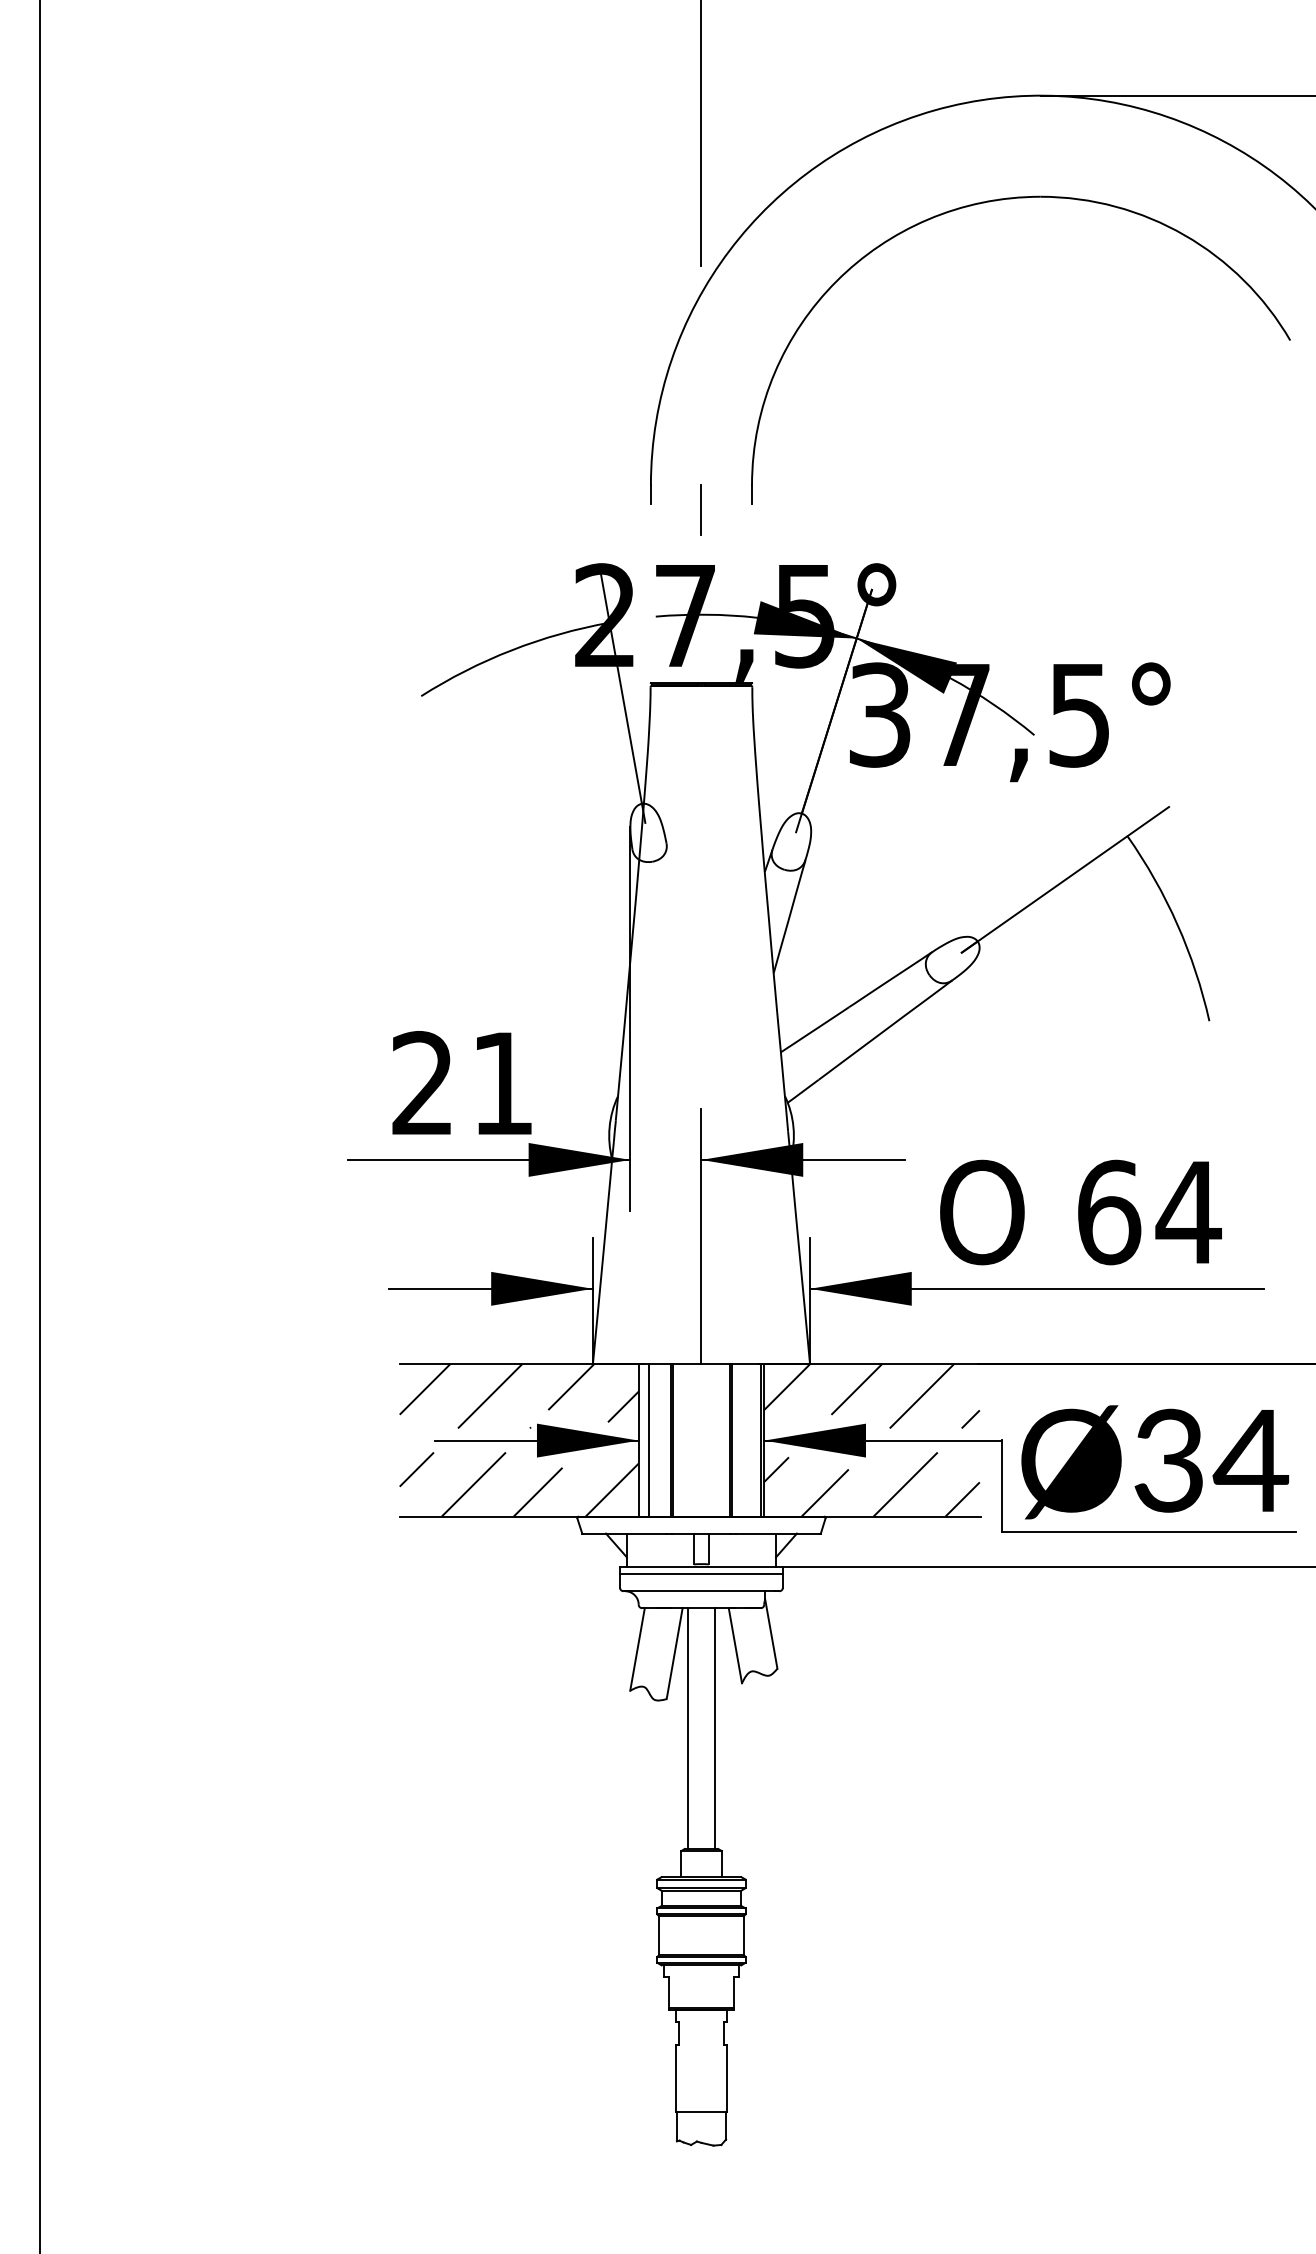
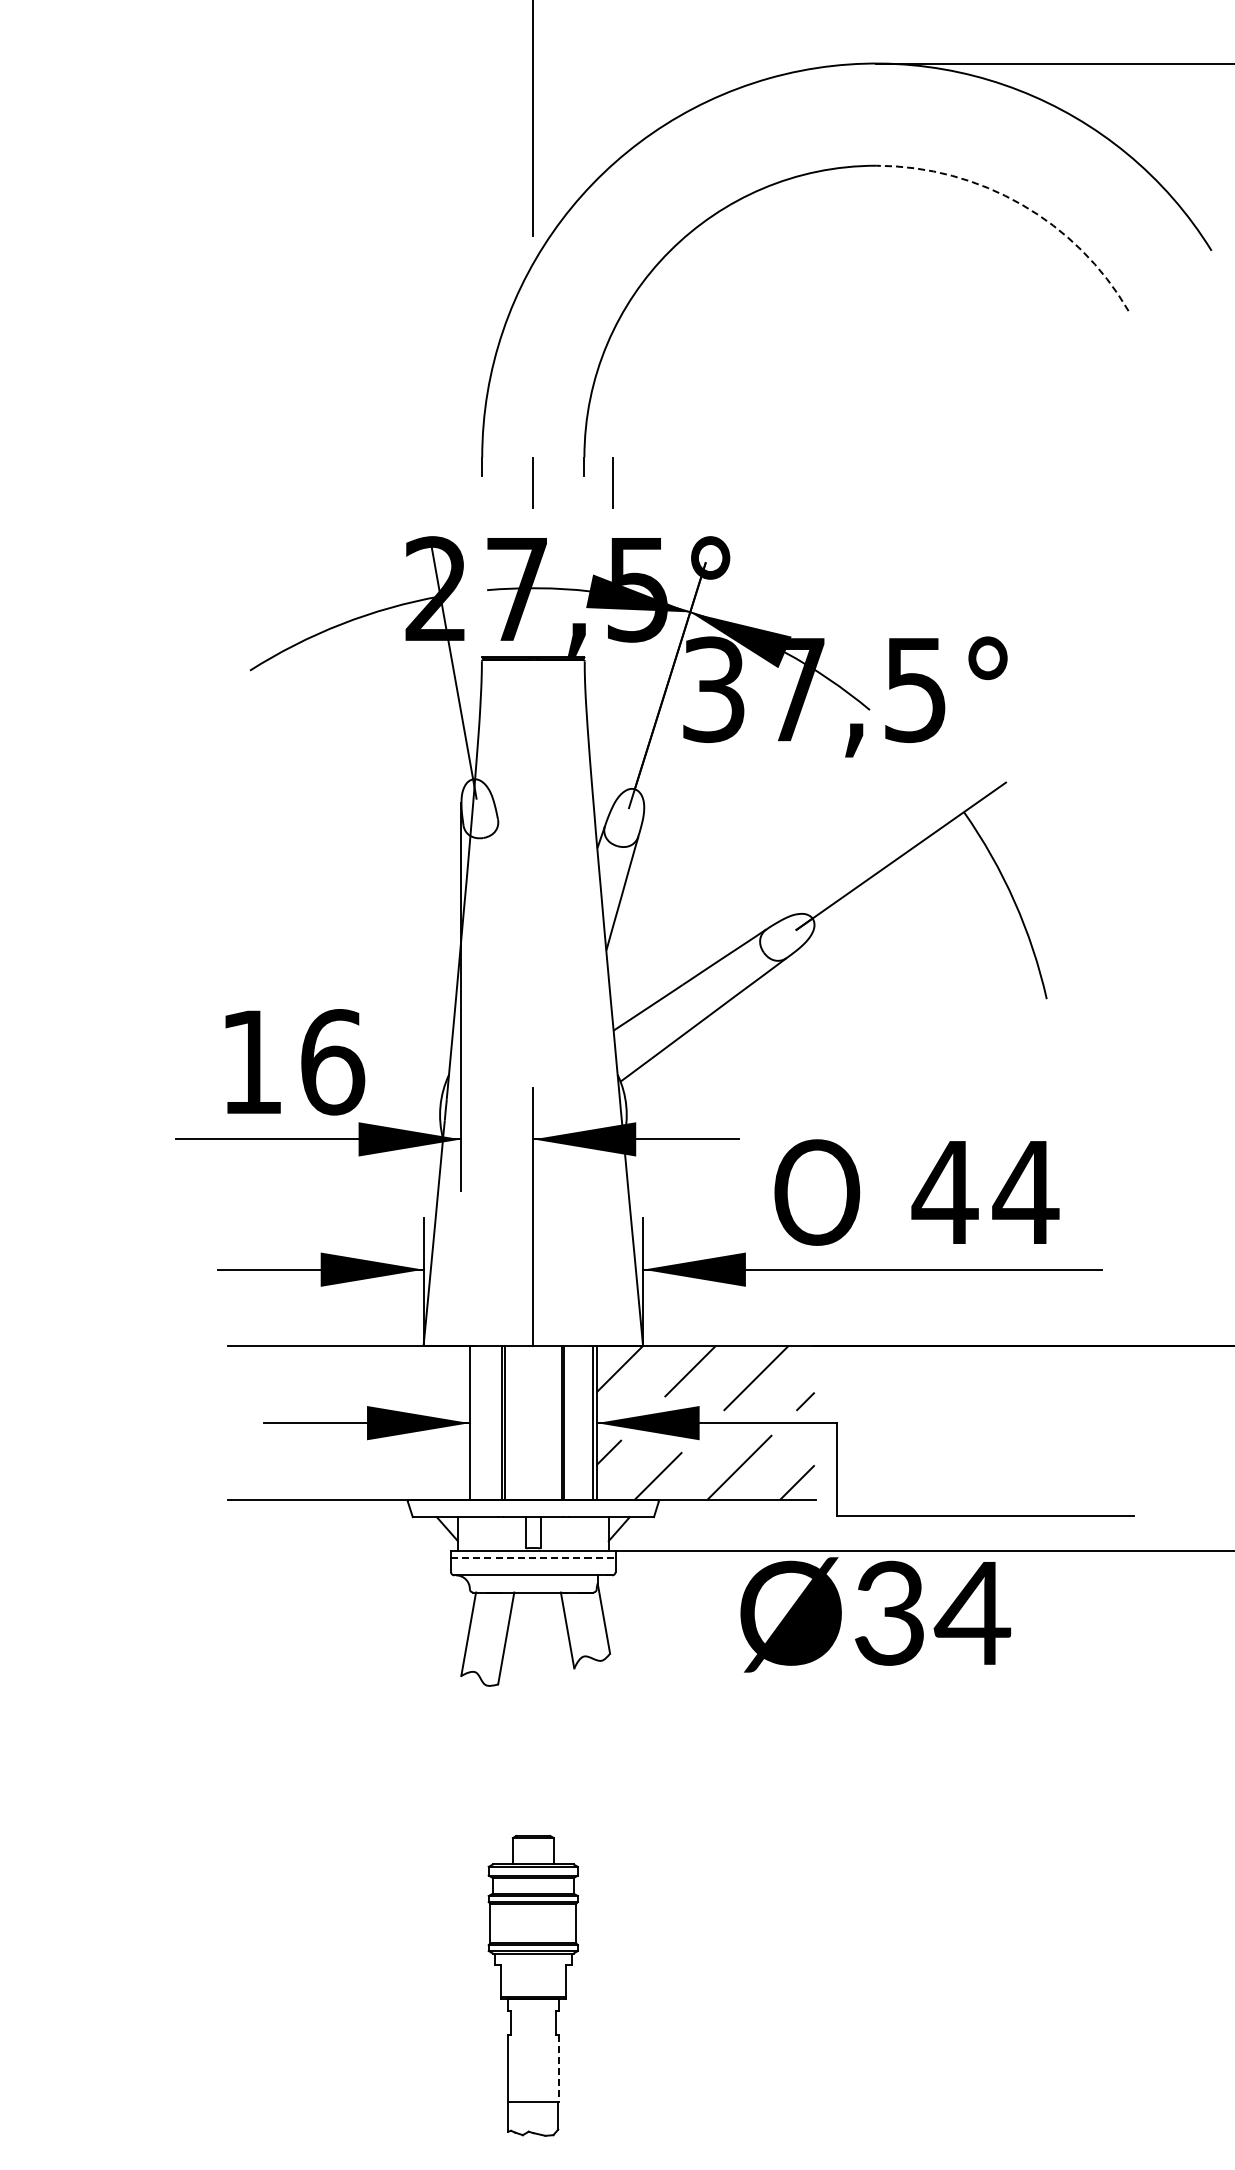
arc: (1184, 235) -> (1021, 204), solid -> dashed
line: (779, 509) -> (612, 481), added
text: (463, 1083) -> (292, 1062), 21 -> 16
text: (1108, 1212) -> (944, 1192), 64 -> 44
hatch: (518, 1439) -> (348, 1422), removed
line: (648, 1439) -> (479, 1422), removed
text: (1154, 1462) -> (875, 1615), moved
line: (701, 1574) -> (533, 1558), solid -> dashed
line: (687, 1728) -> (519, 1714), removed
line: (715, 1728) -> (547, 1714), removed
line: (726, 2079) -> (558, 2068), solid -> dashed

